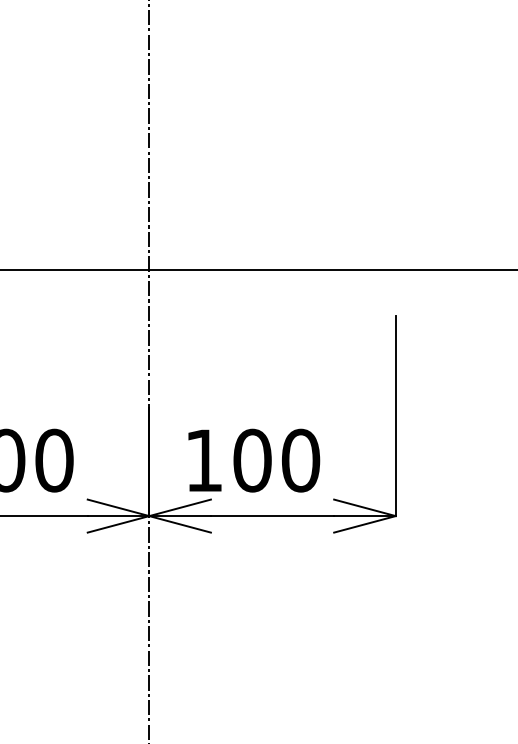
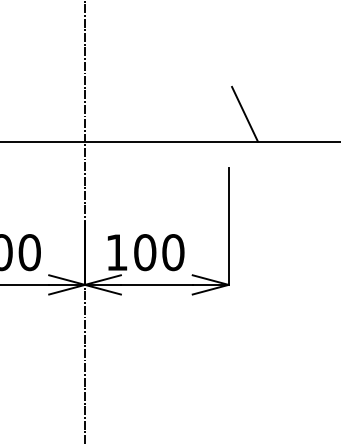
line: (422, 221) -> (244, 113), added

